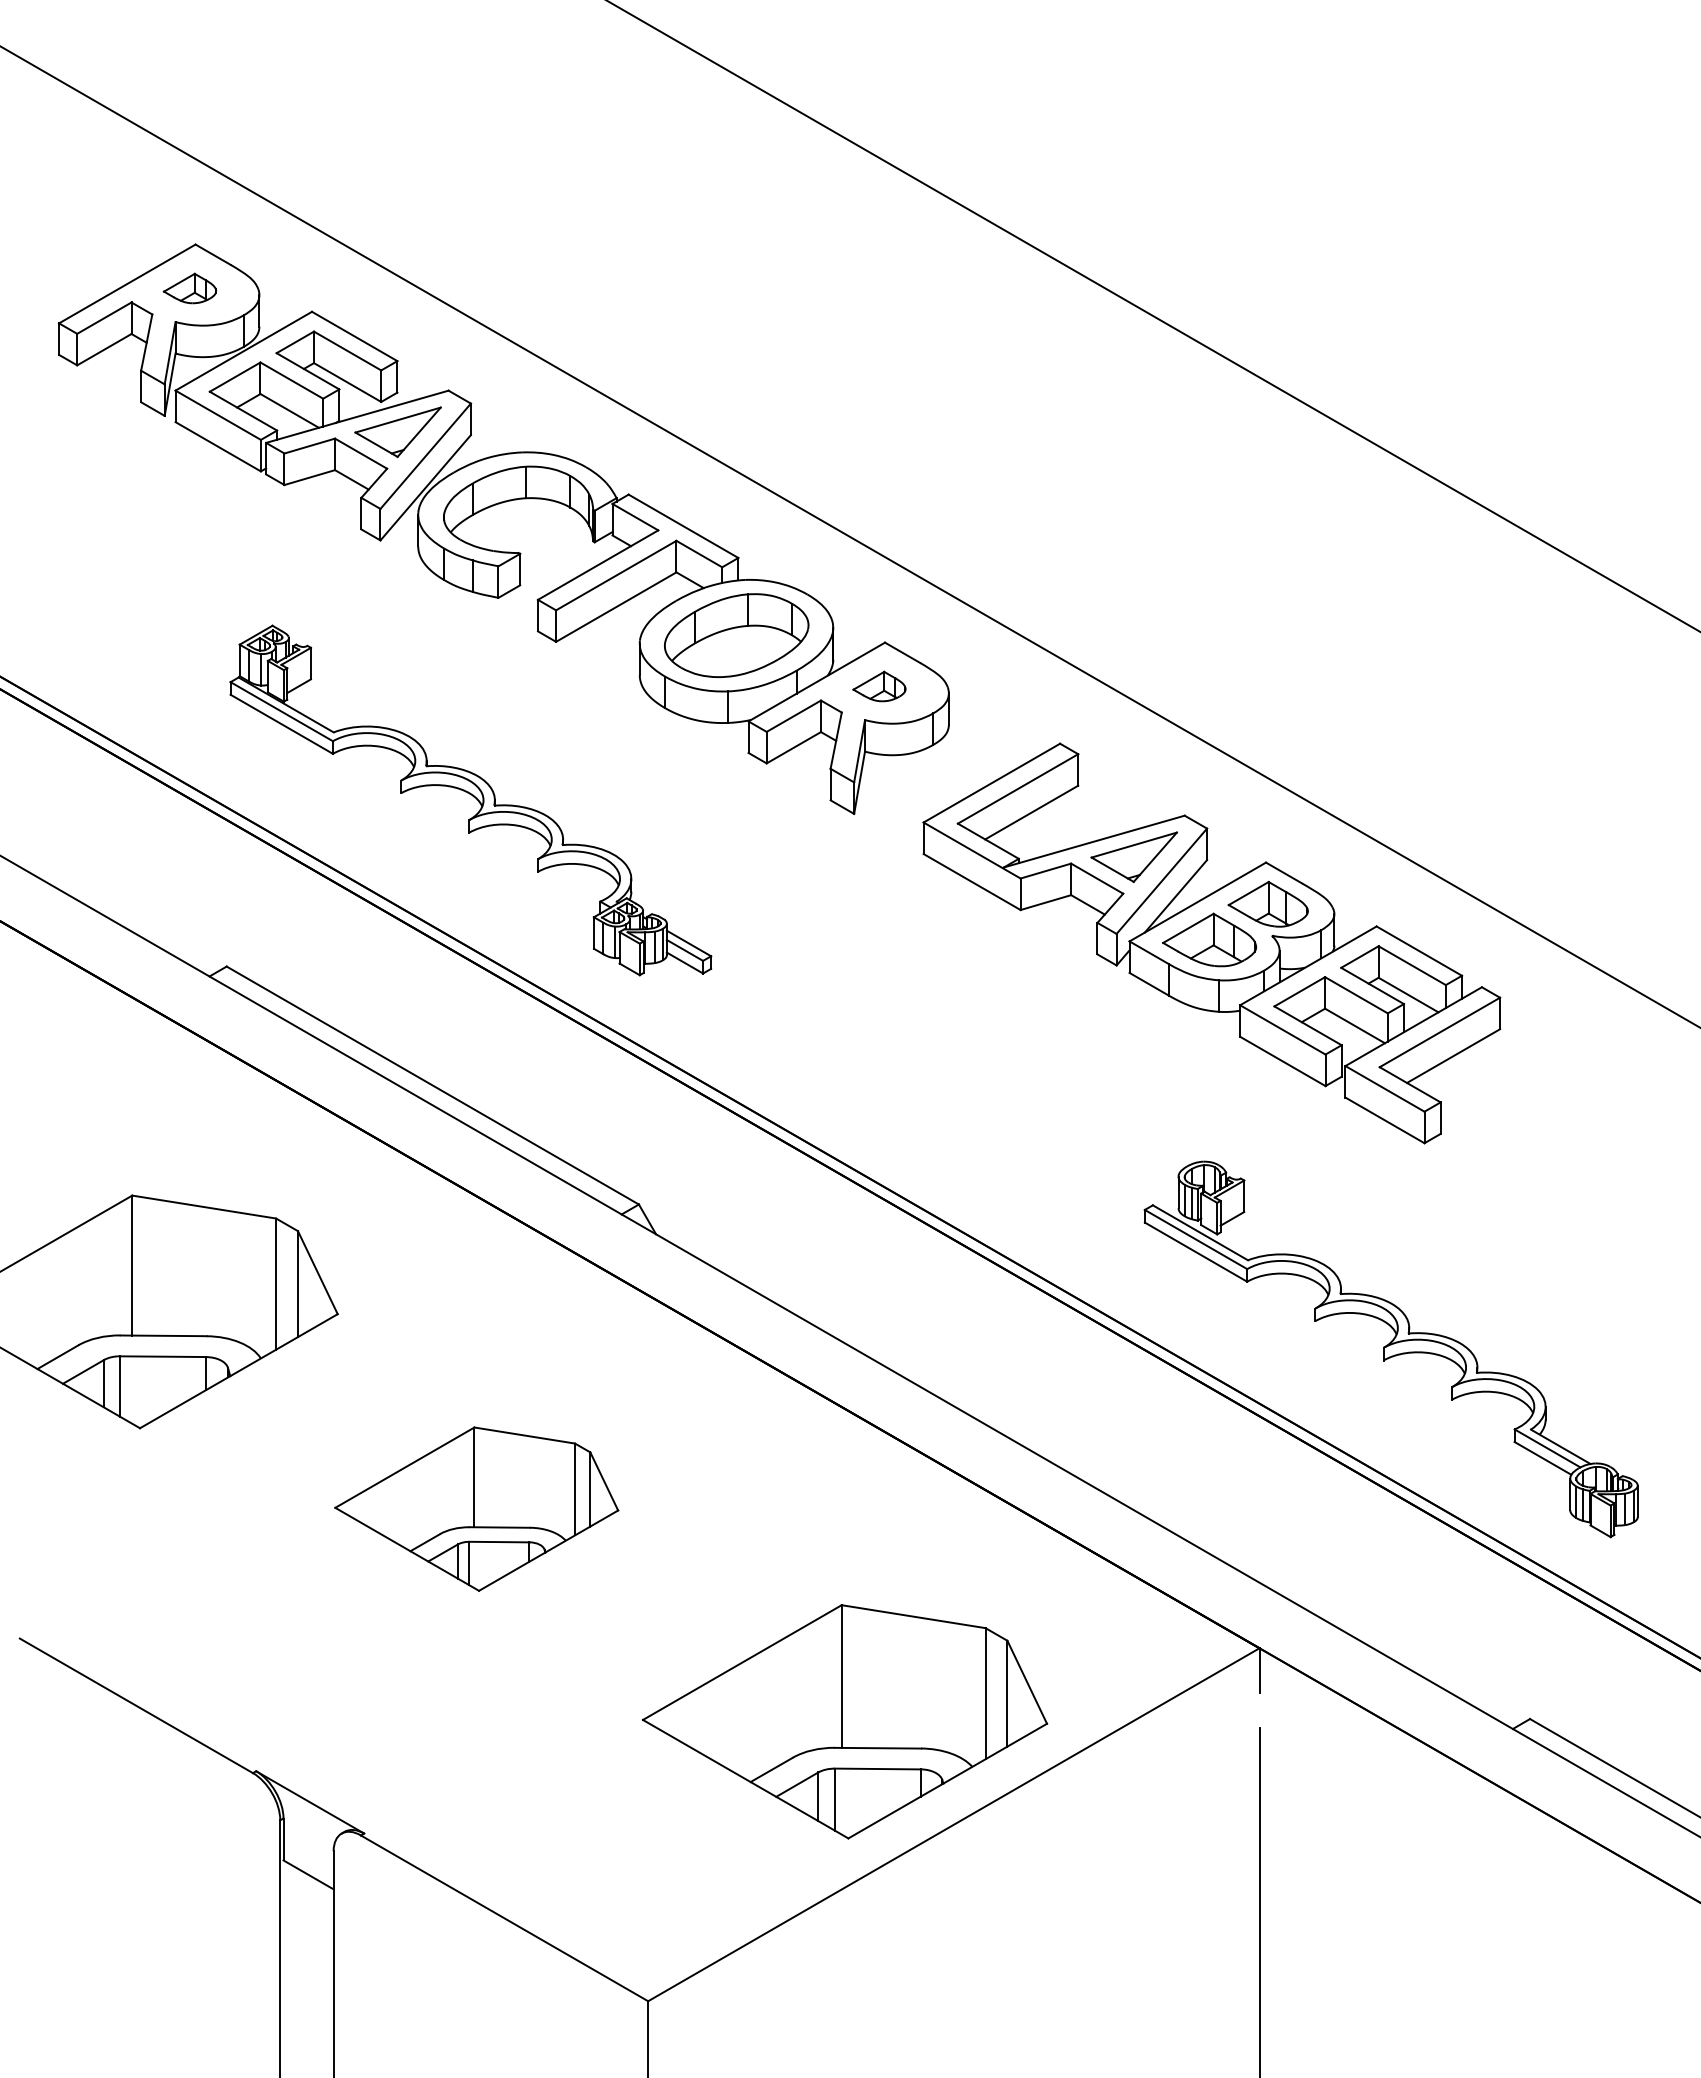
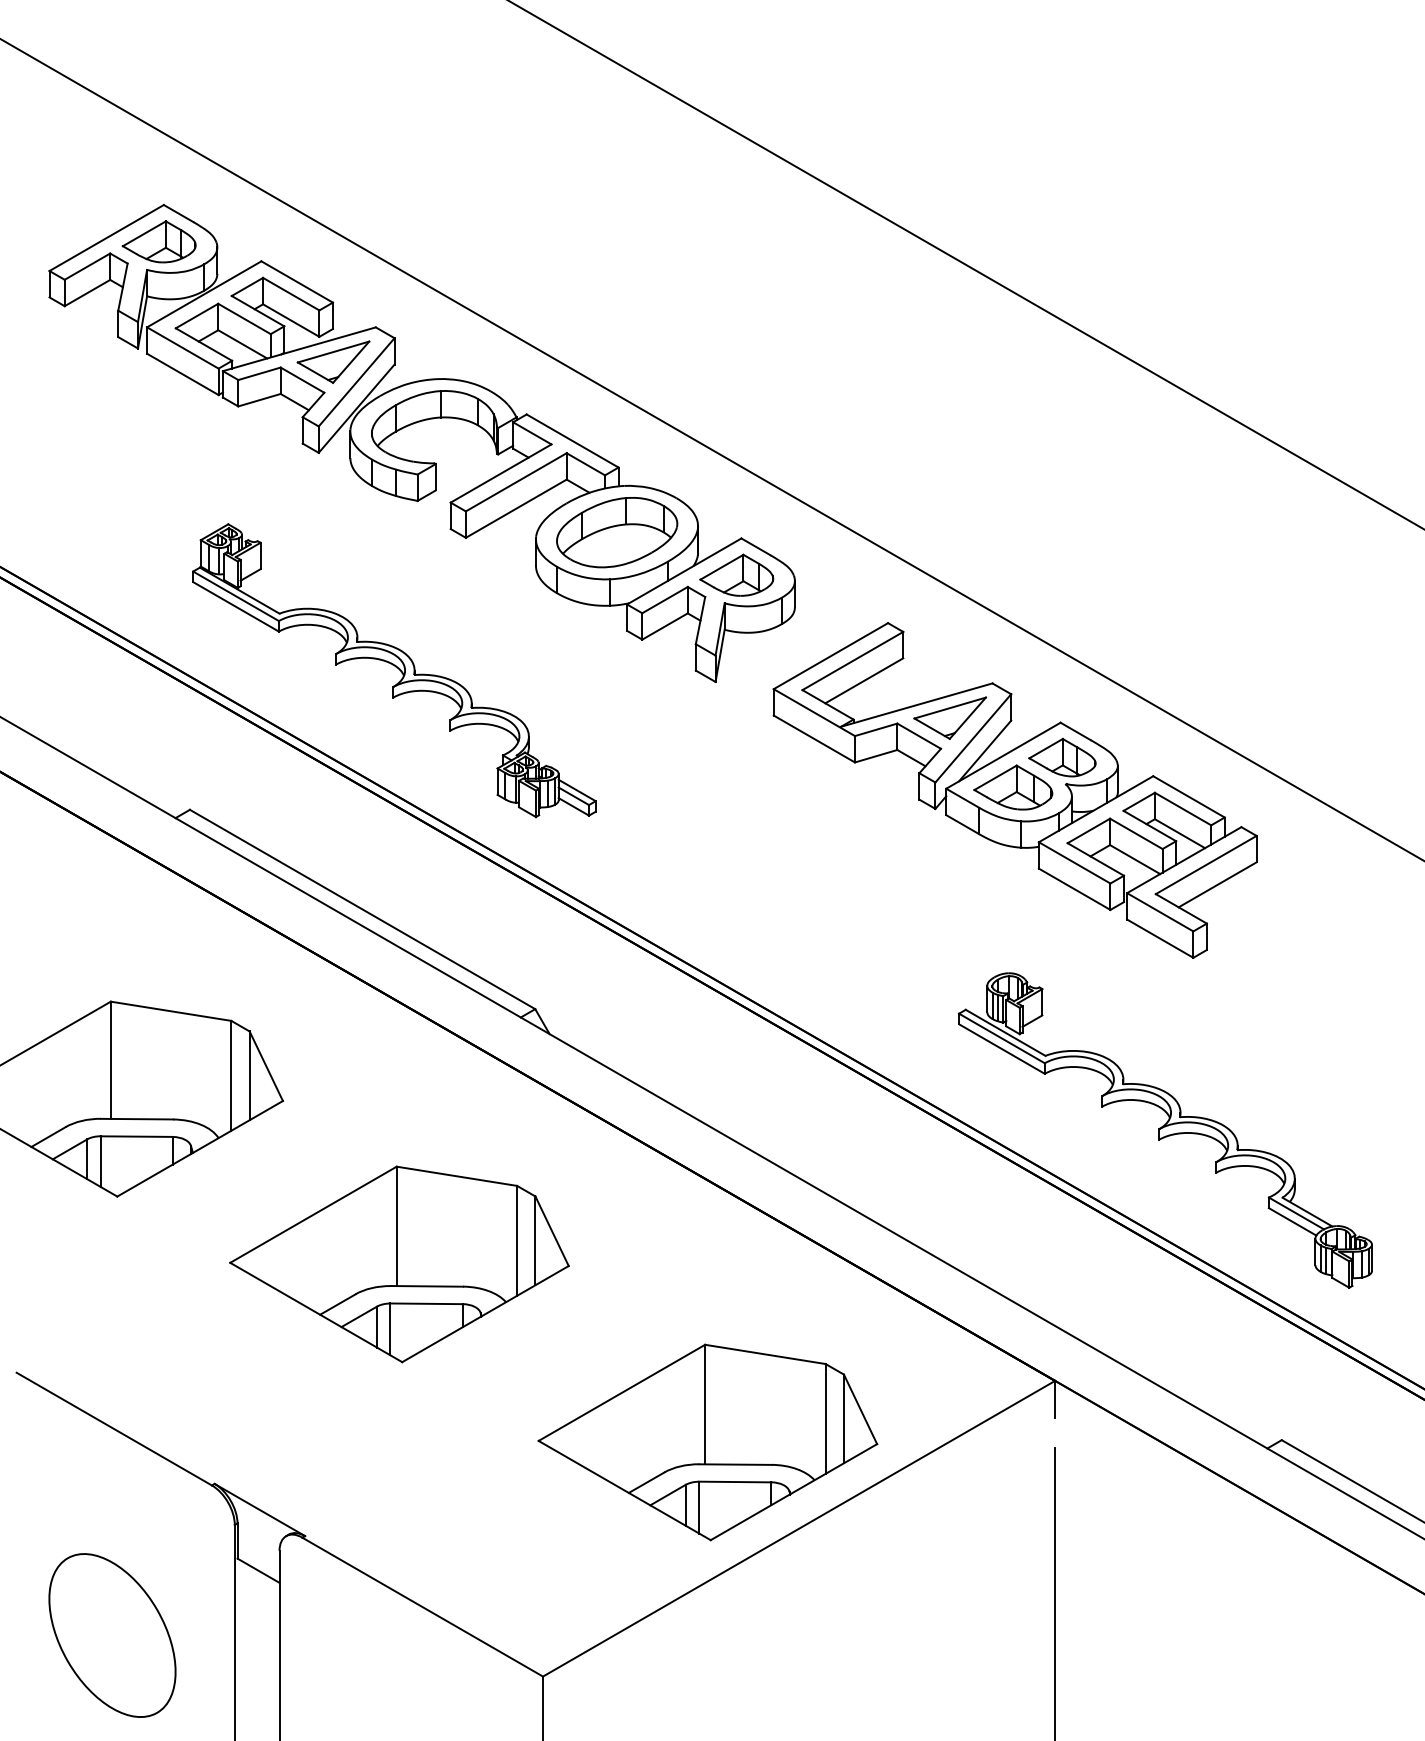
part: (189, 288) -> (158, 241), size x1.67
part: (879, 686) -> (736, 575), size x1.67
part: (476, 1508) -> (399, 1263), size x1.43
part: (134, 1952) -> (112, 1635), added

